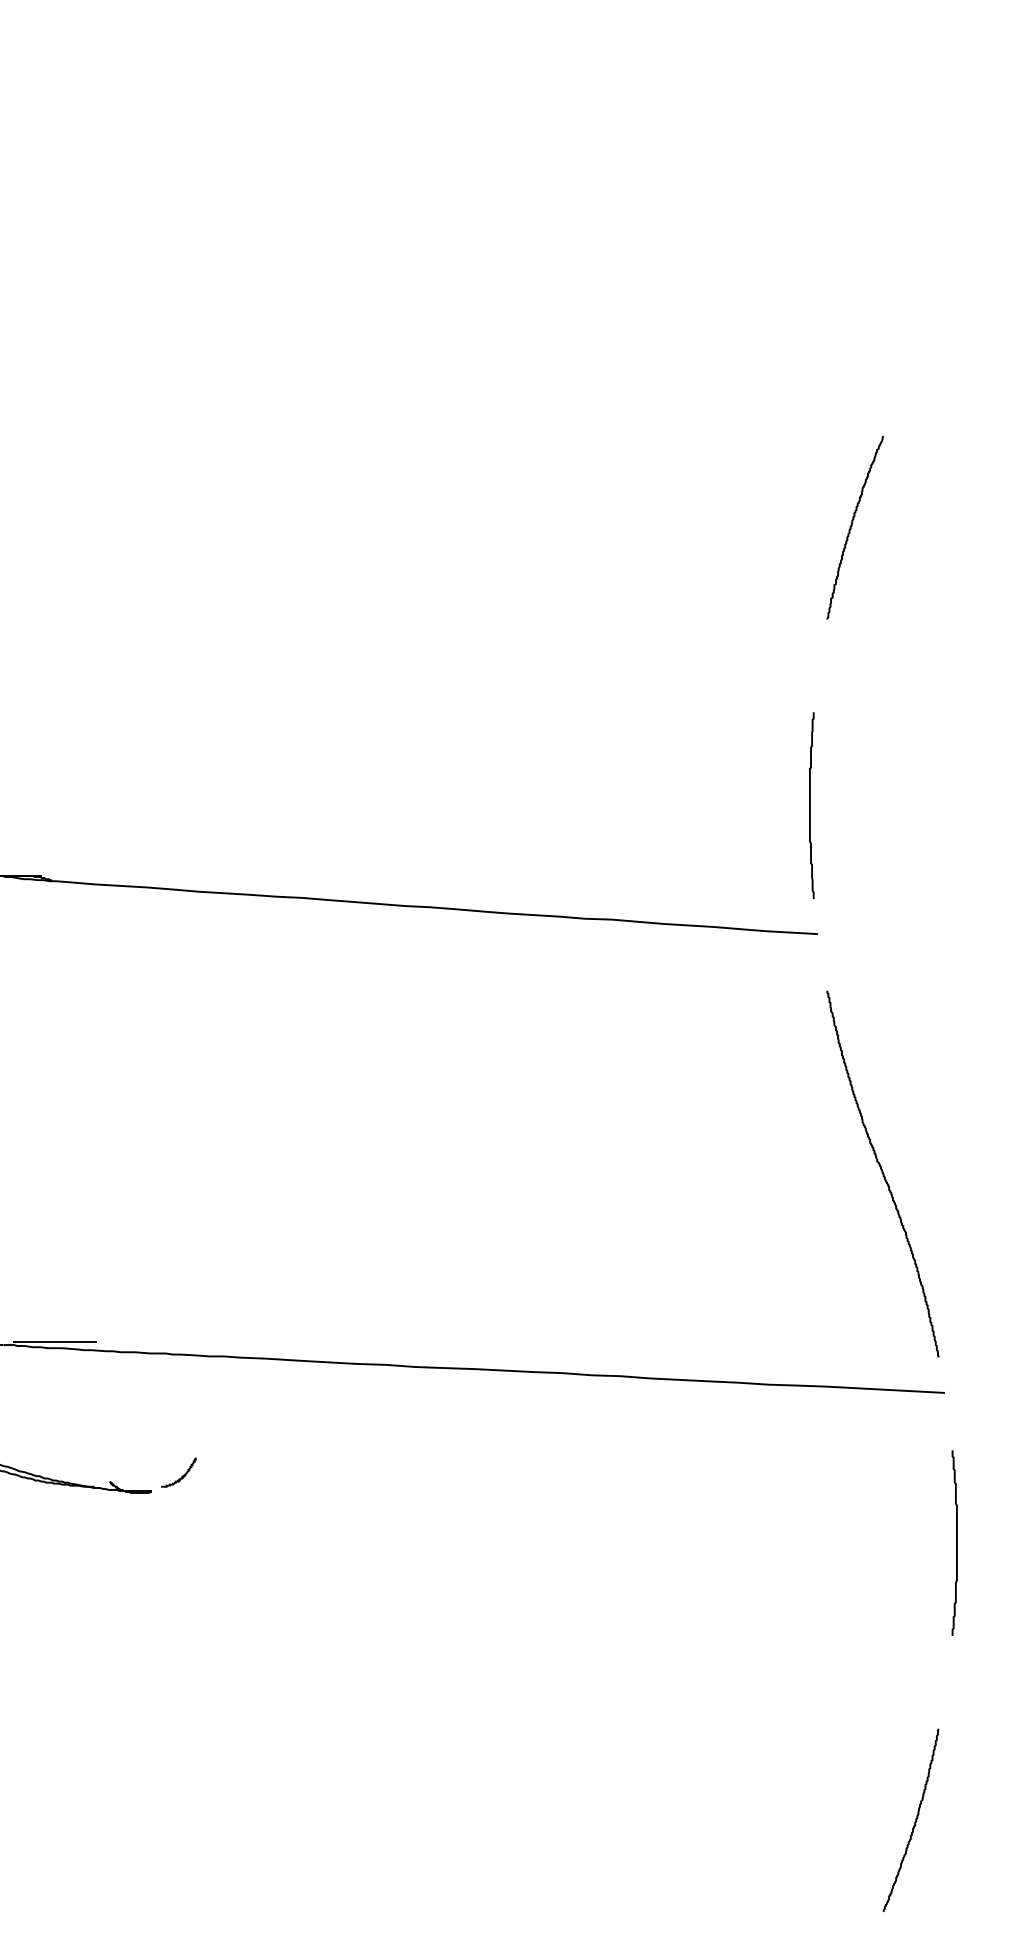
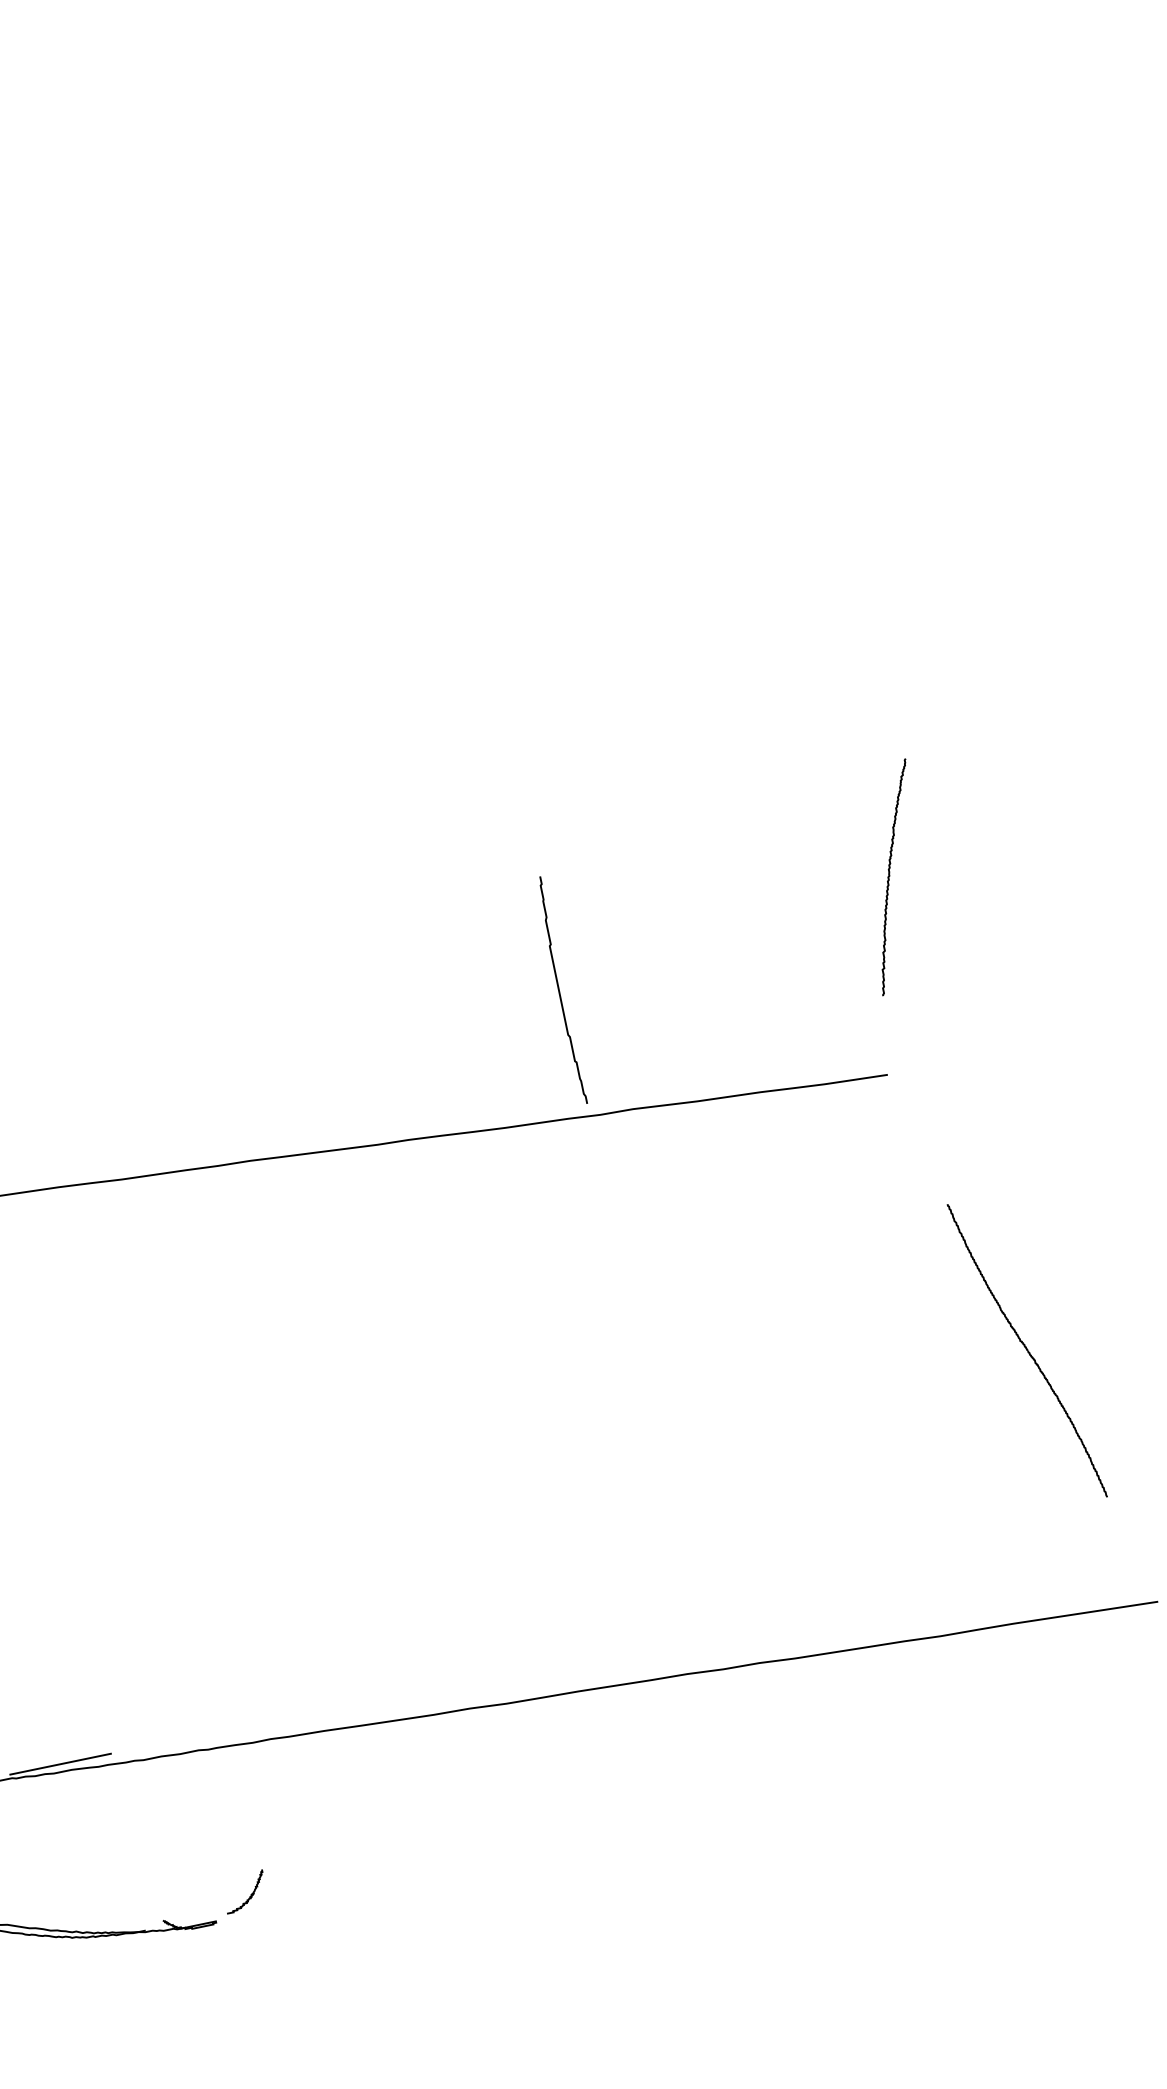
curve: (852, 526) -> (890, 876), moved
curve: (810, 805) -> (559, 990), moved
part: (882, 1173) -> (1026, 1350), size x0.7

